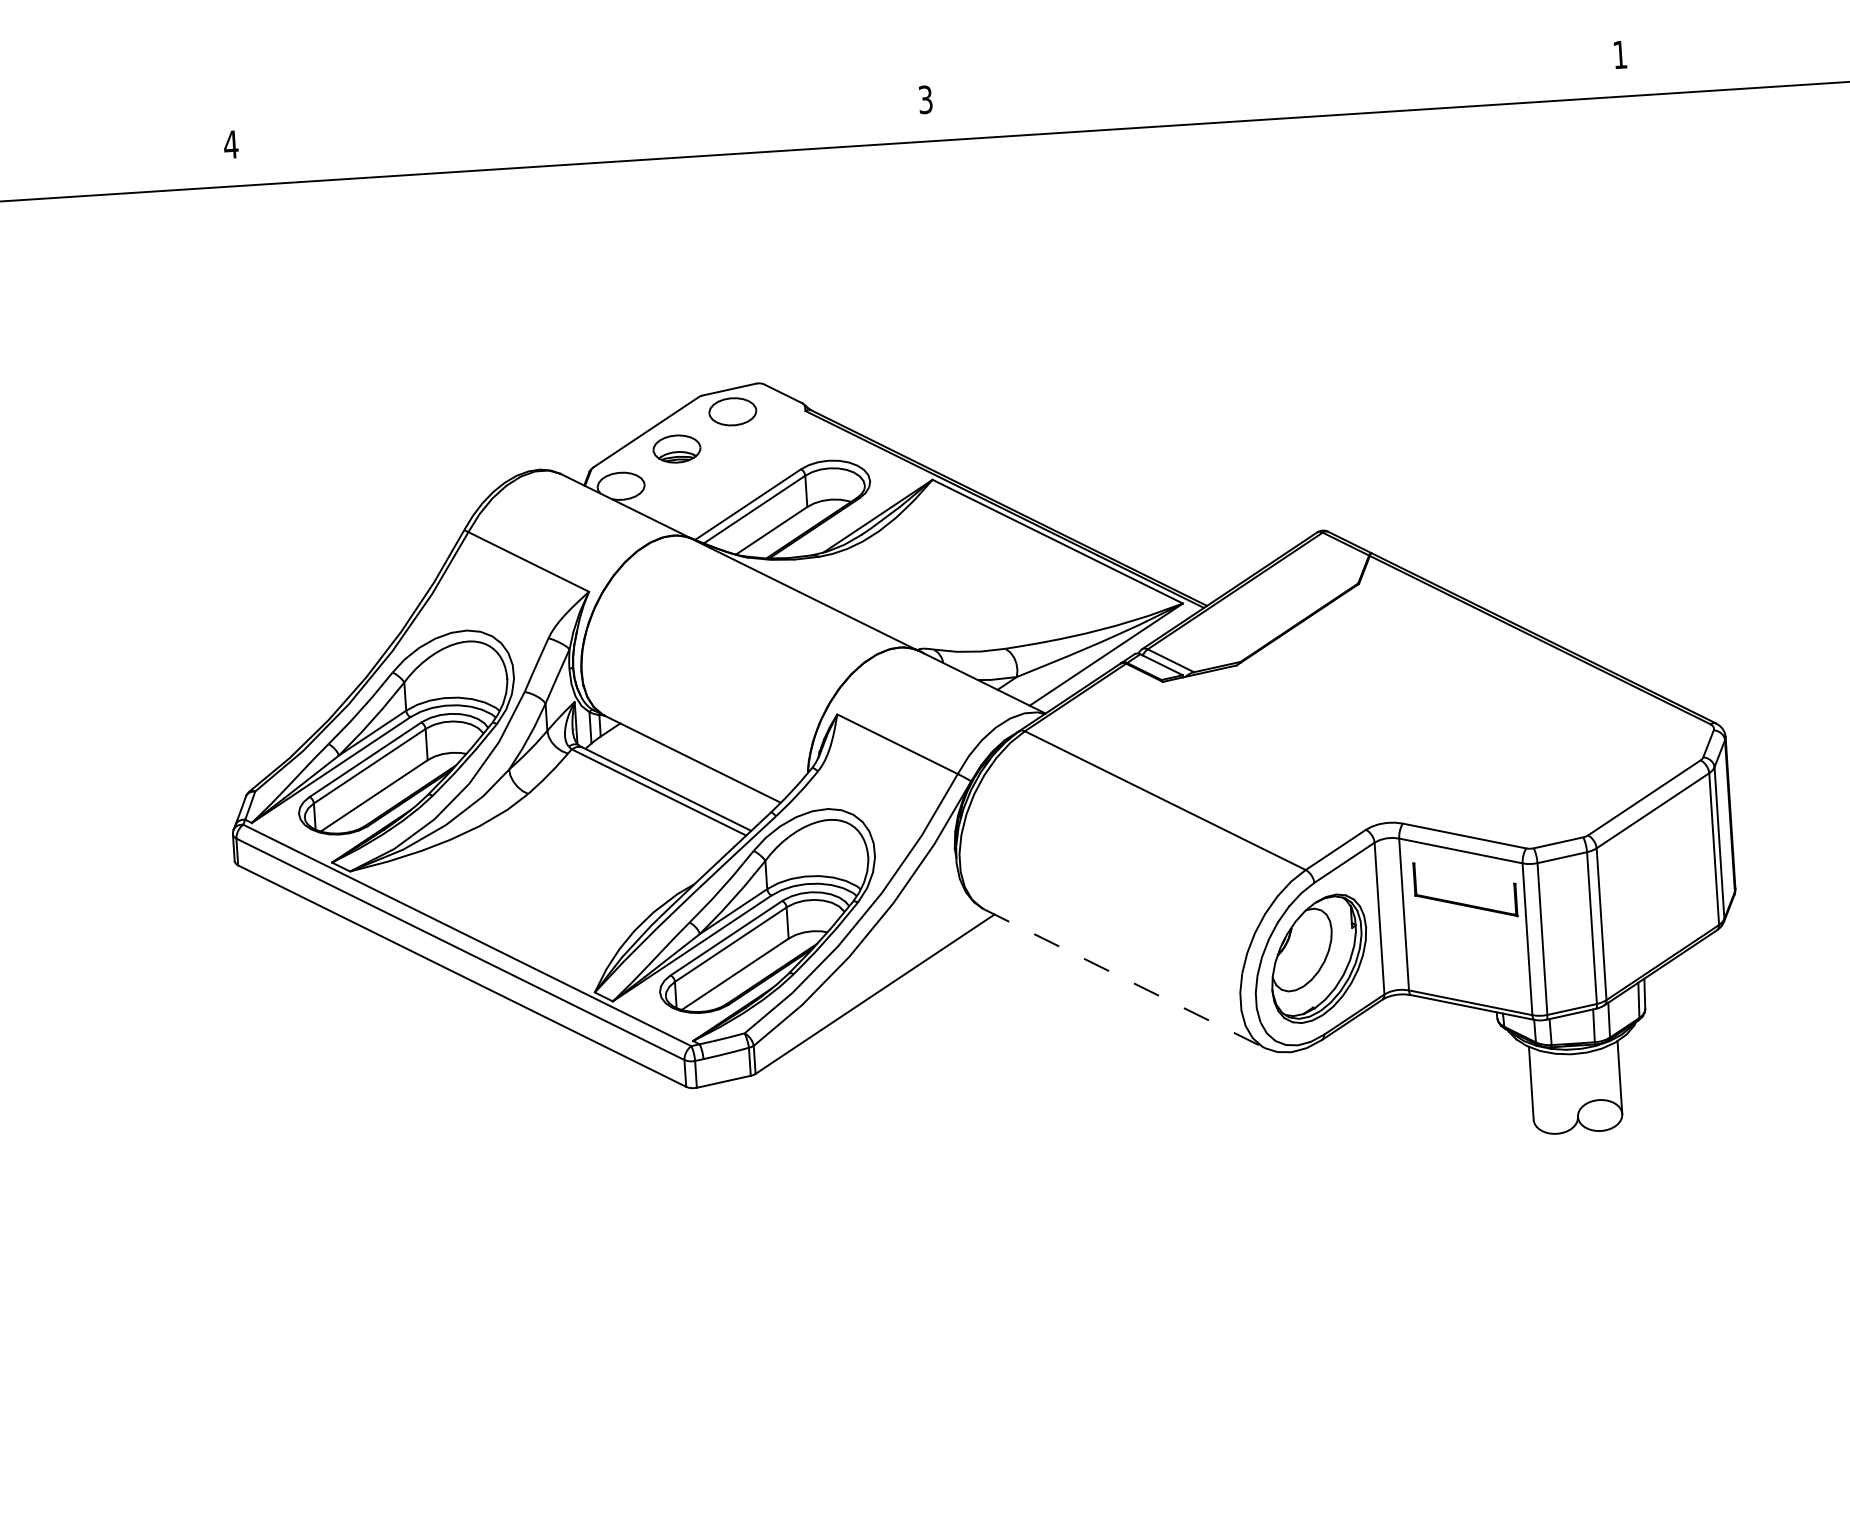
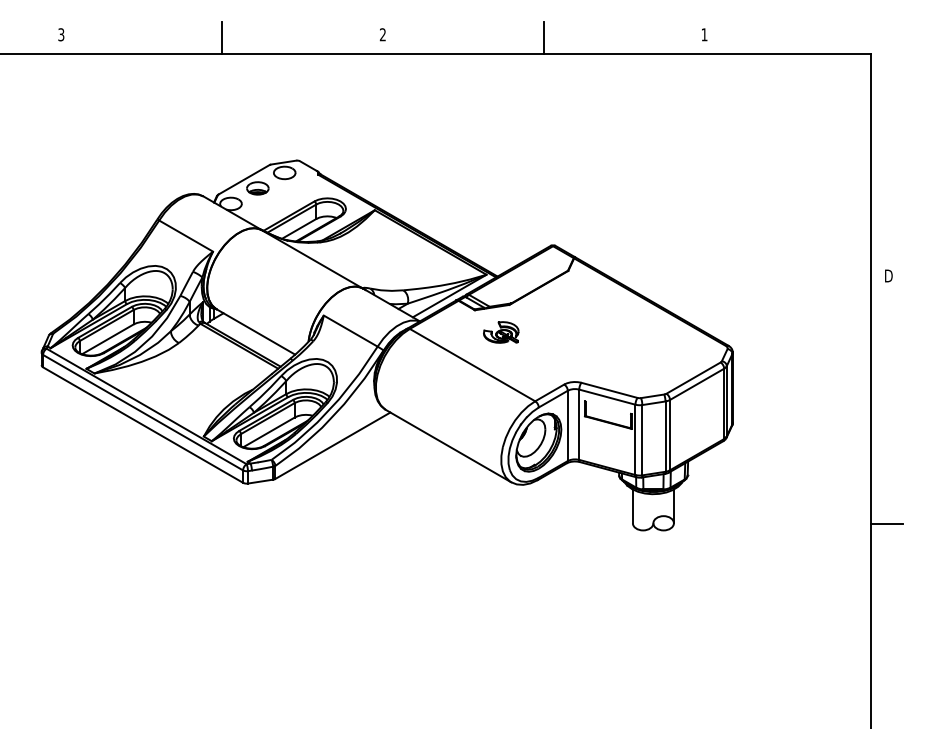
line: (1272, 83) -> (543, 37), added
text: (924, 99) -> (382, 34), 3 -> 2
line: (579, 128) -> (222, 37), added
text: (231, 144) -> (61, 34), 4 -> 3
part: (1223, 726) -> (501, 332), added
line: (1124, 979) -> (448, 446), dashed -> solid

